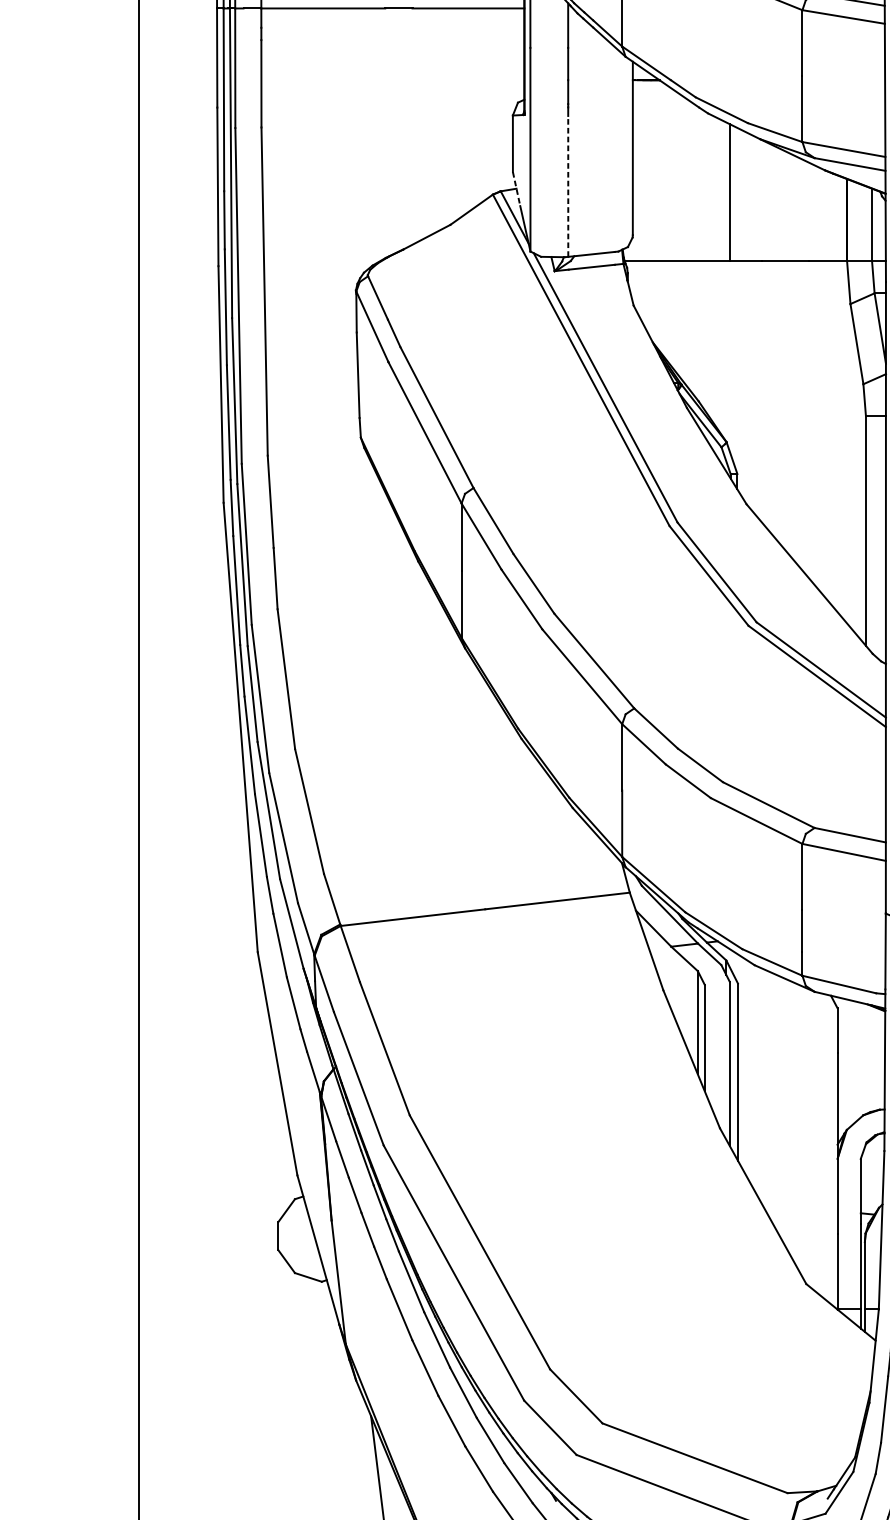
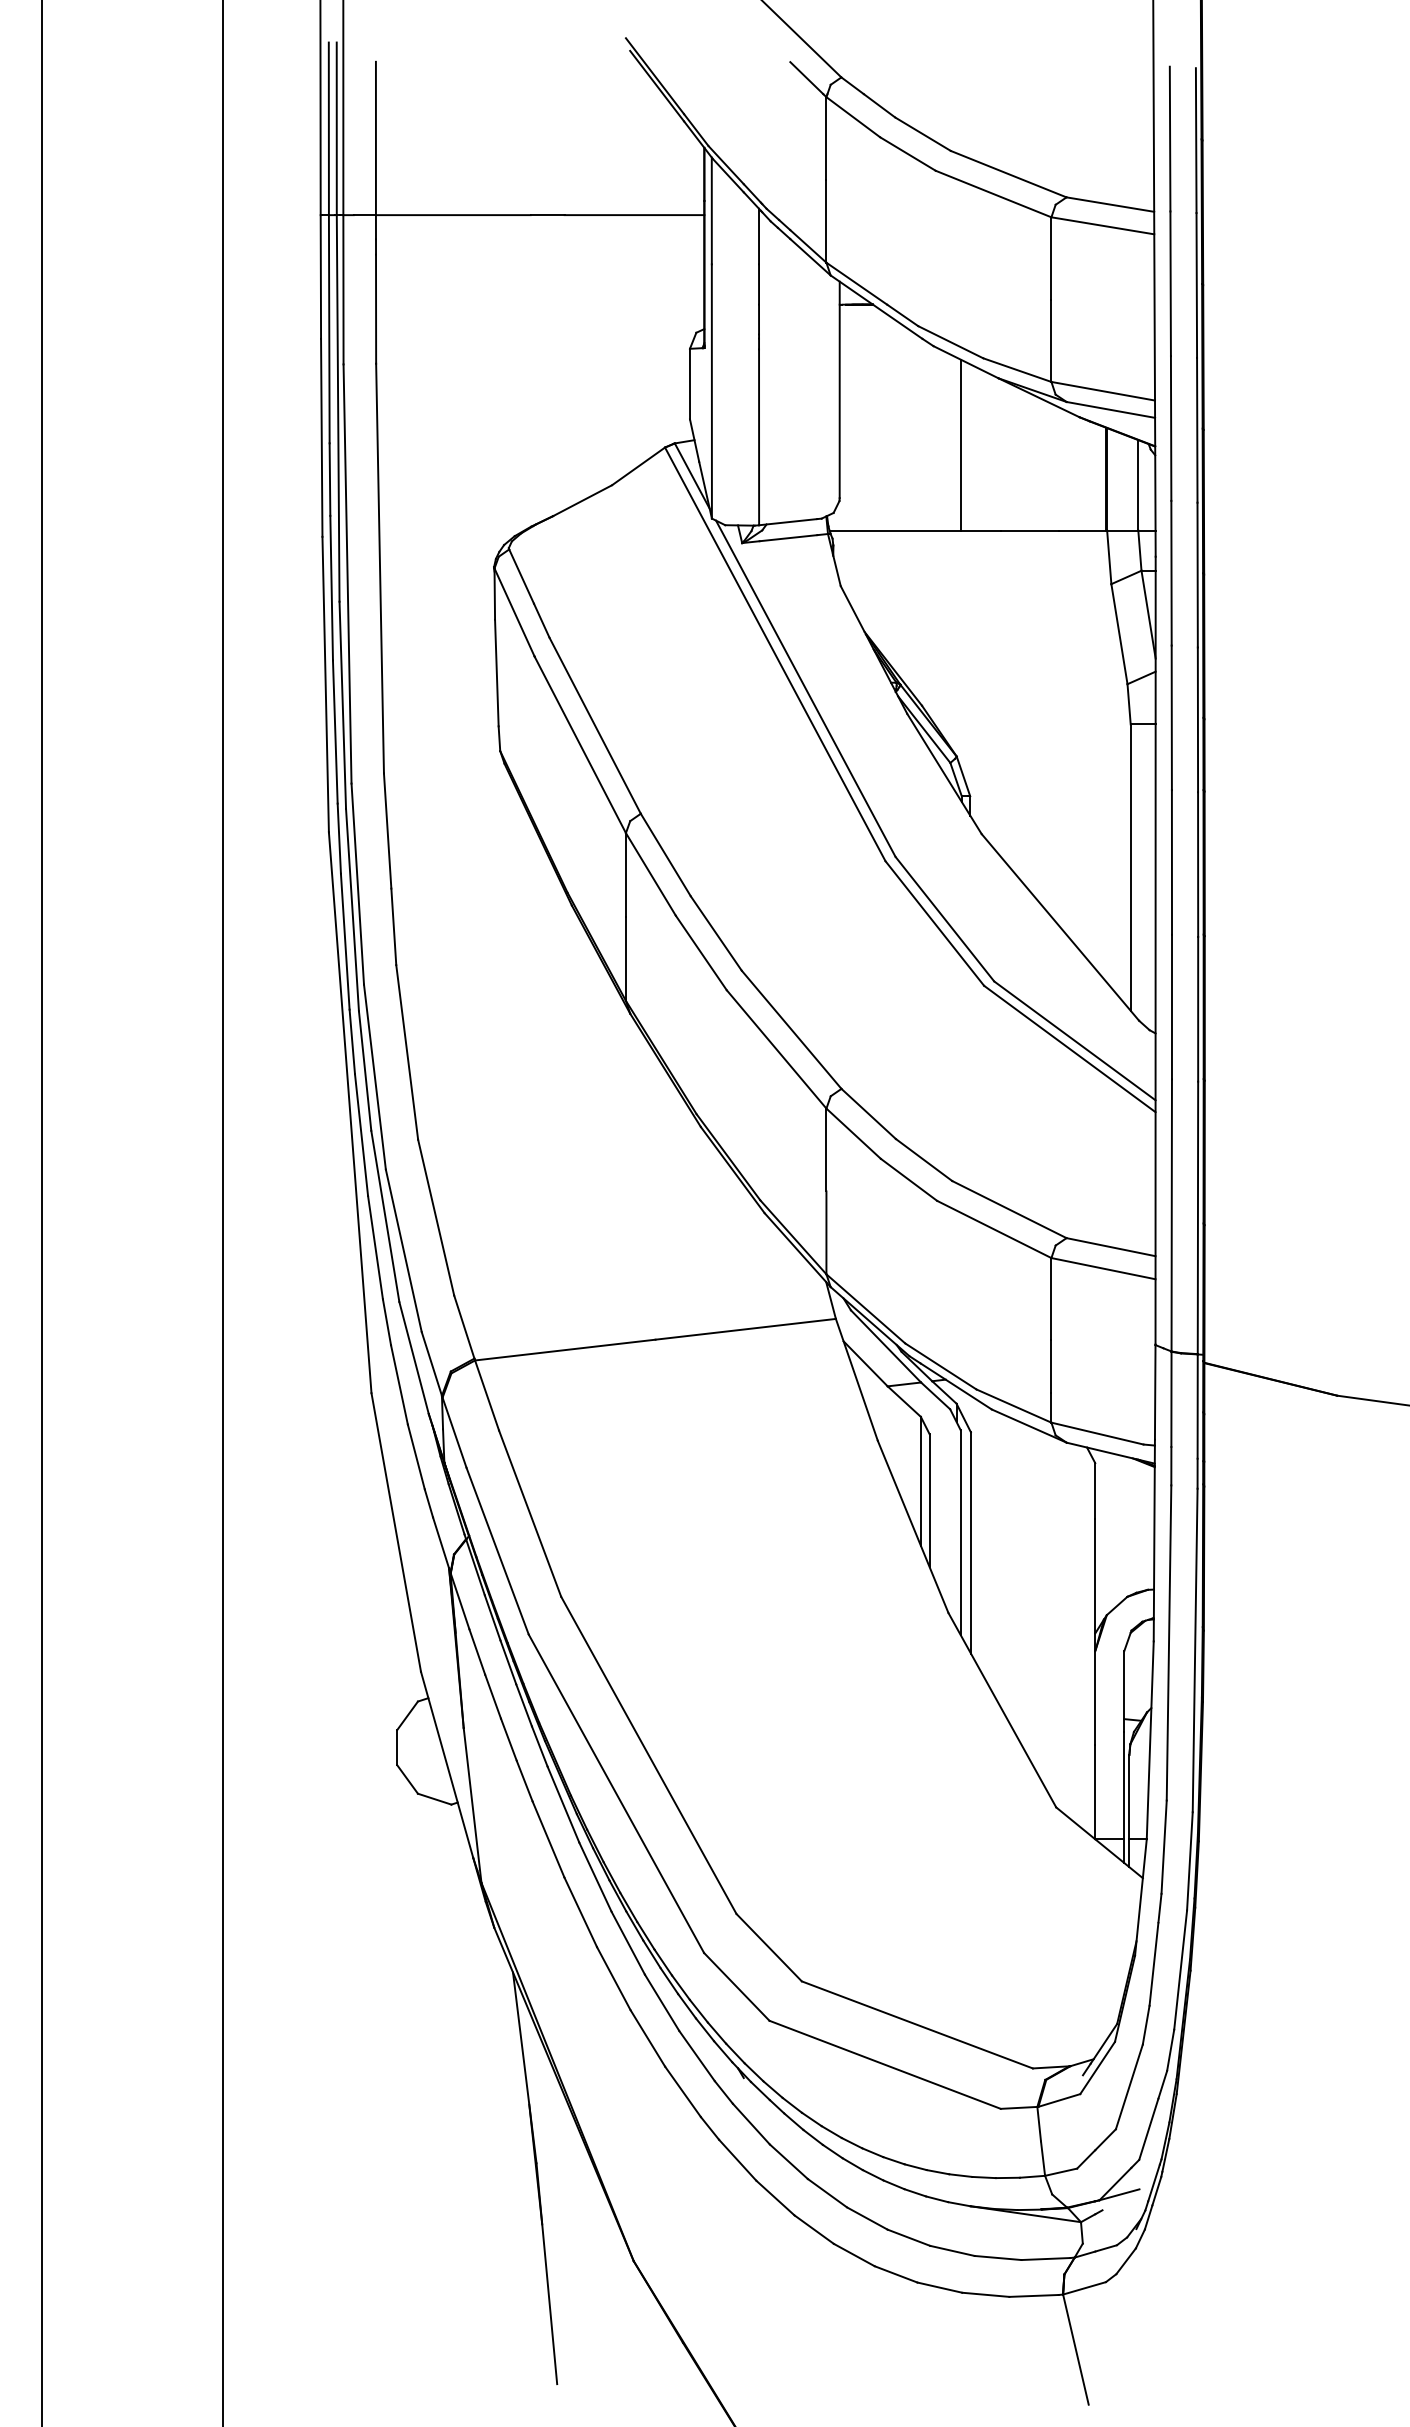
line: (568, 186) -> (759, 437), dashed -> solid
line: (516, 188) -> (694, 440), dashed -> solid

